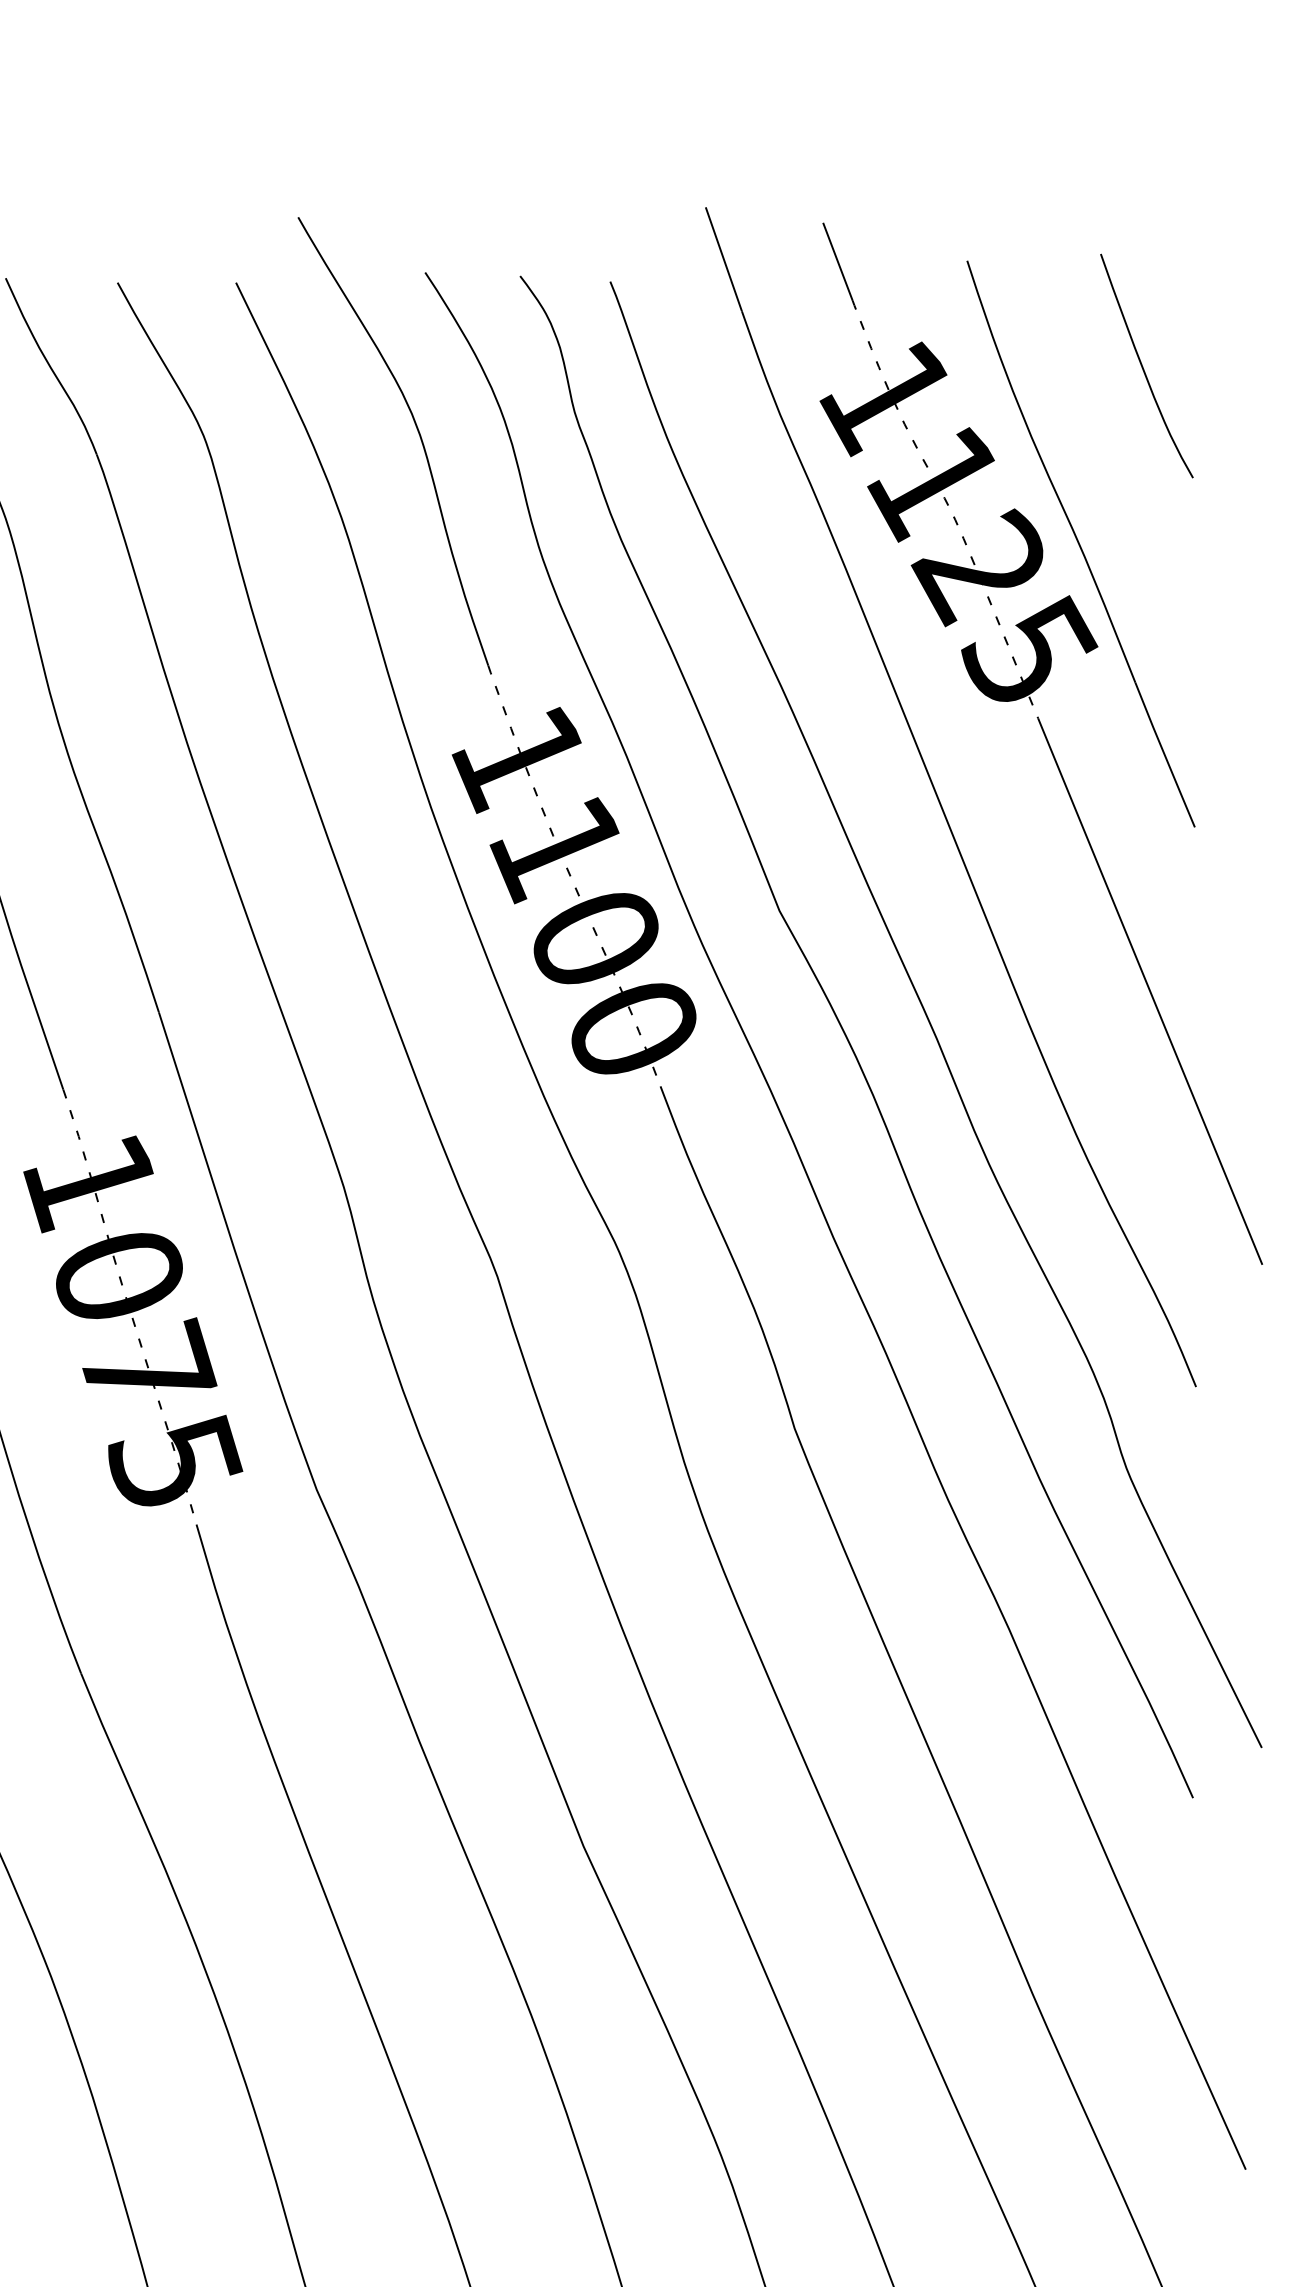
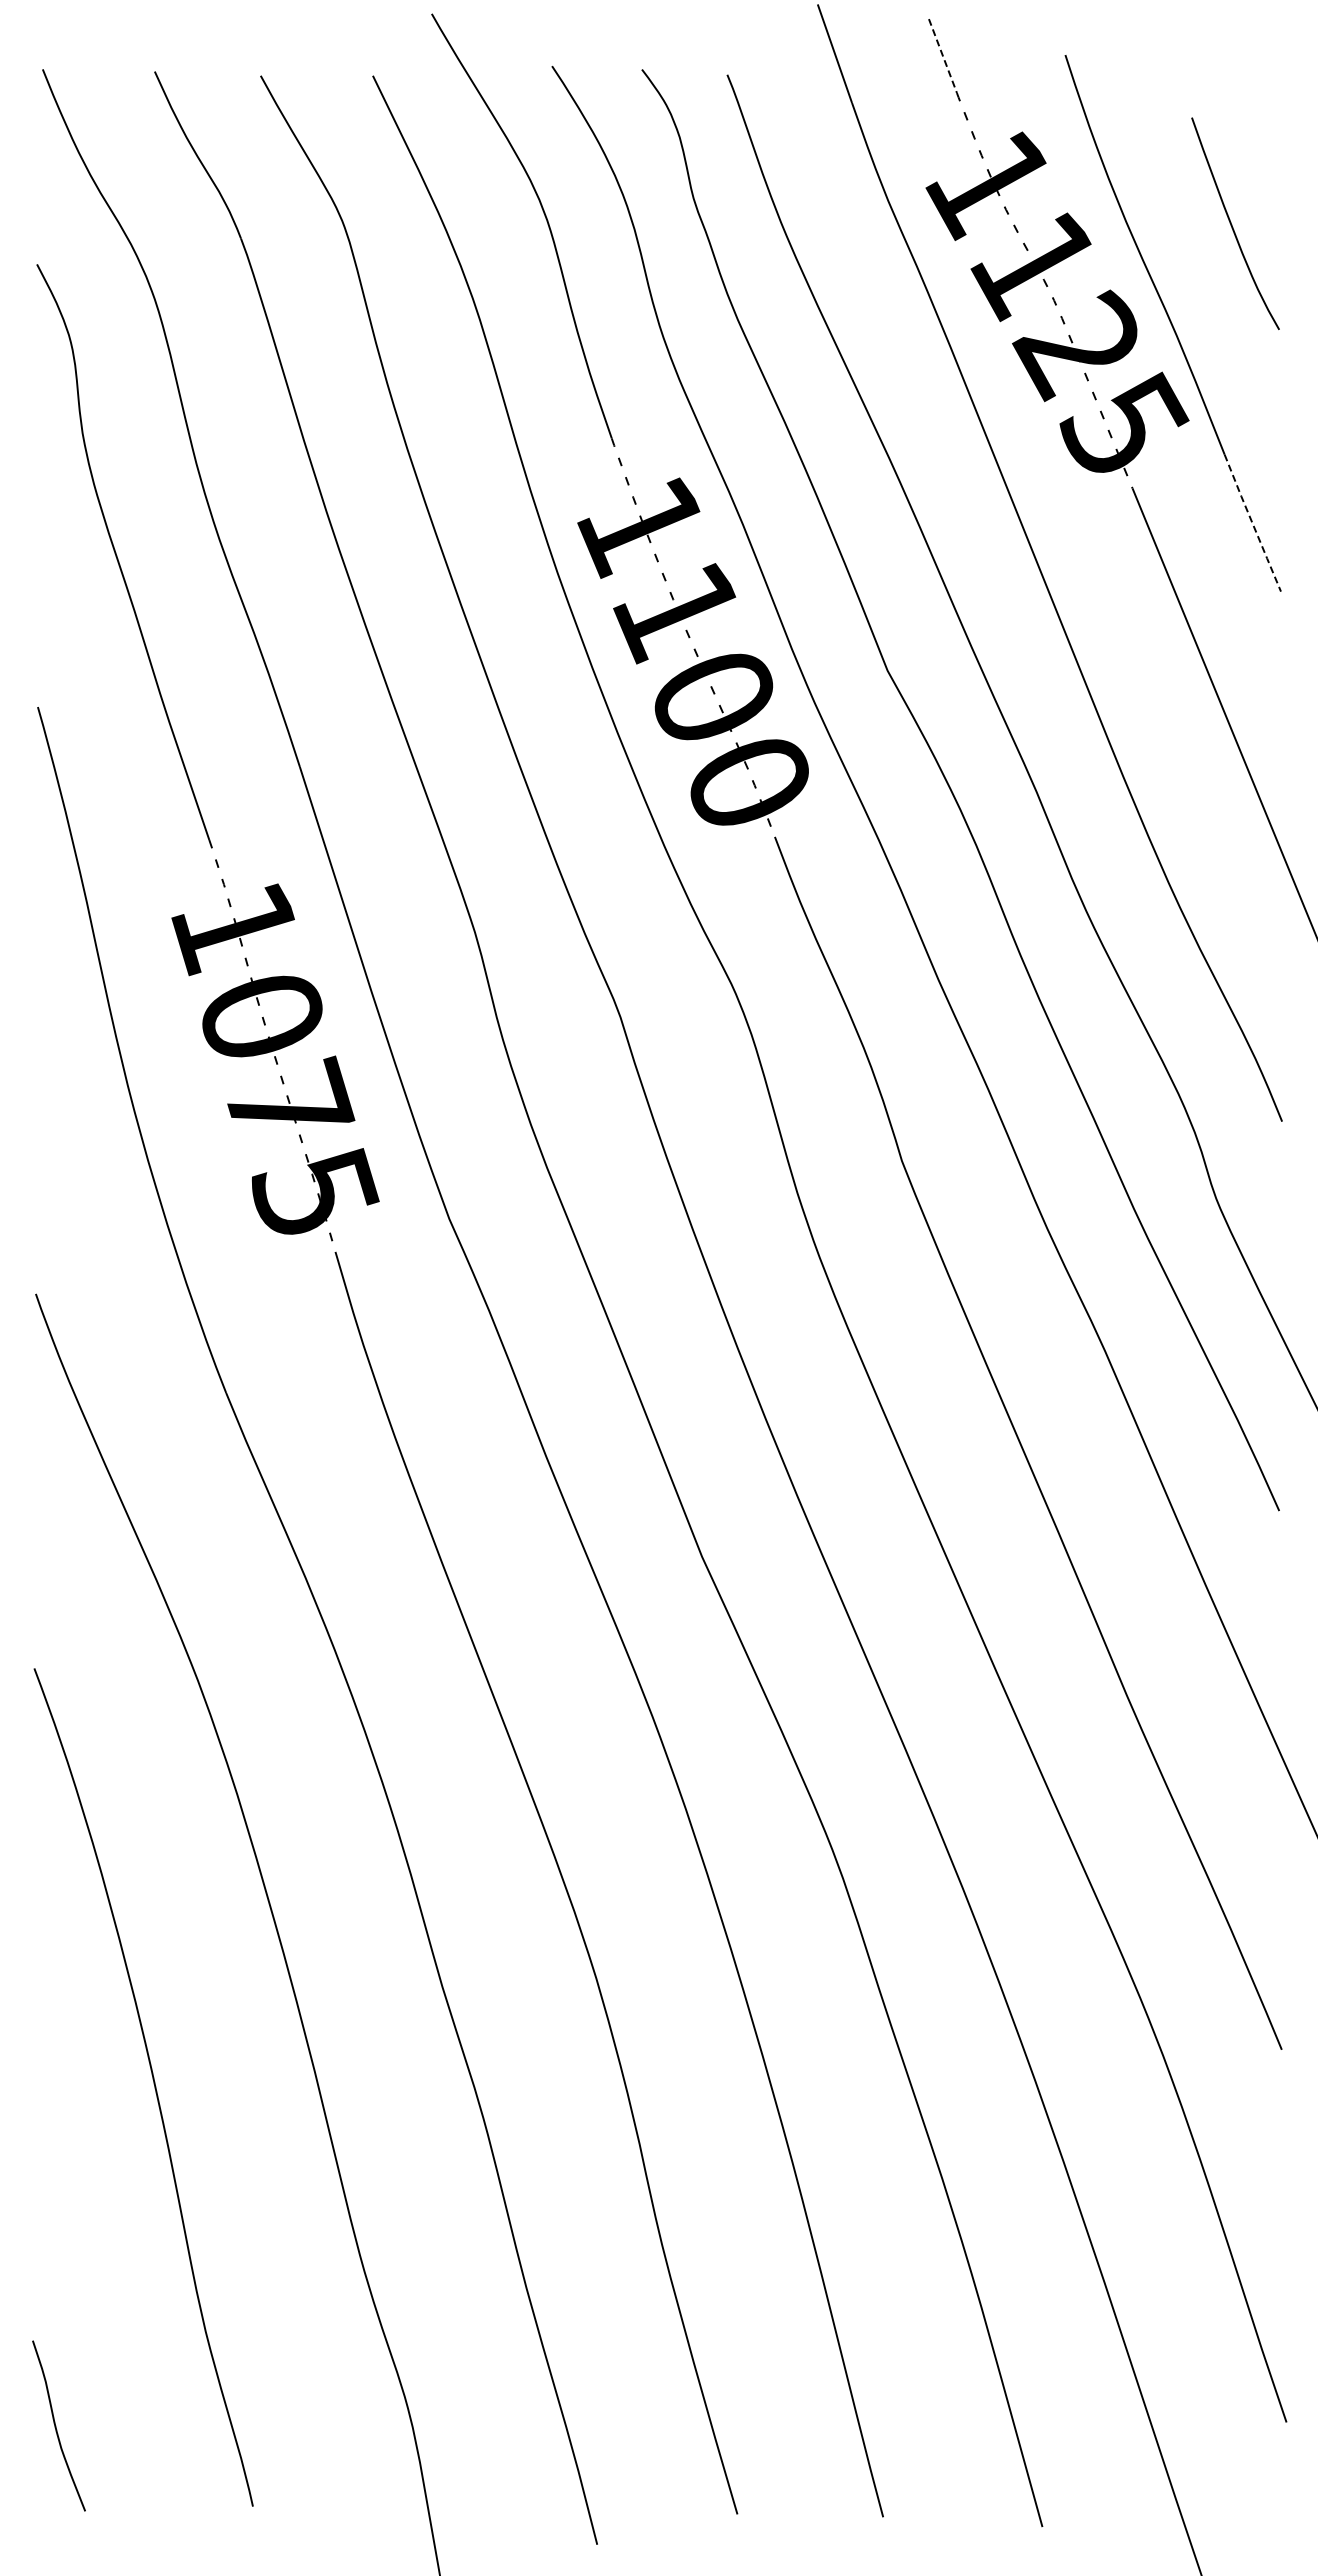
line: (837, 262) -> (942, 56), solid -> dashed
curve: (1143, 366) -> (1232, 224), moved
line: (1164, 755) -> (1252, 523), solid -> dashed

